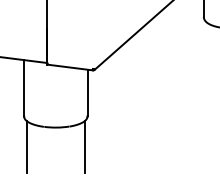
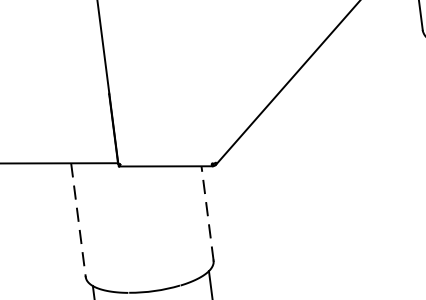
line: (24, 88) -> (79, 220), solid -> dashed
line: (87, 92) -> (207, 212), solid -> dashed

